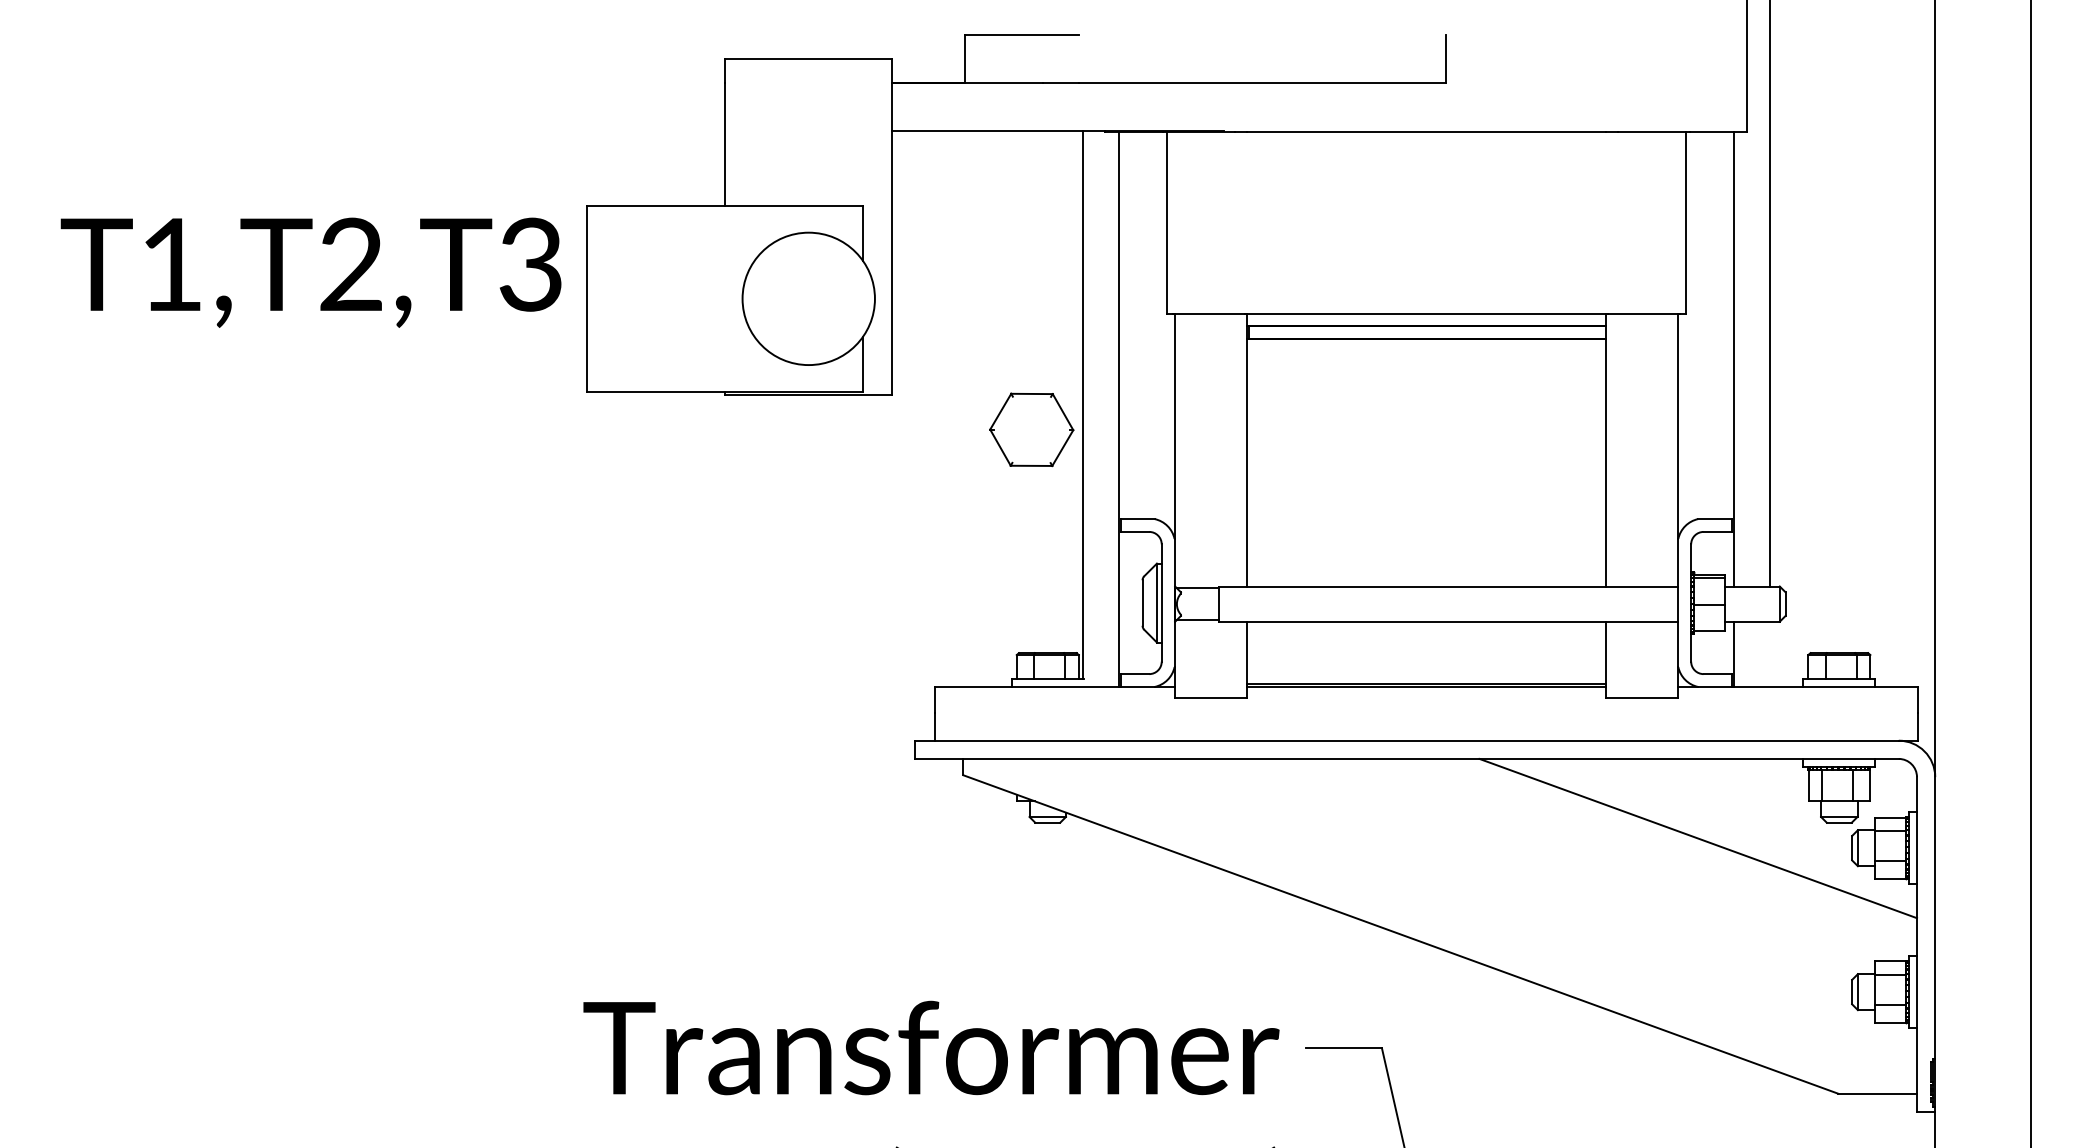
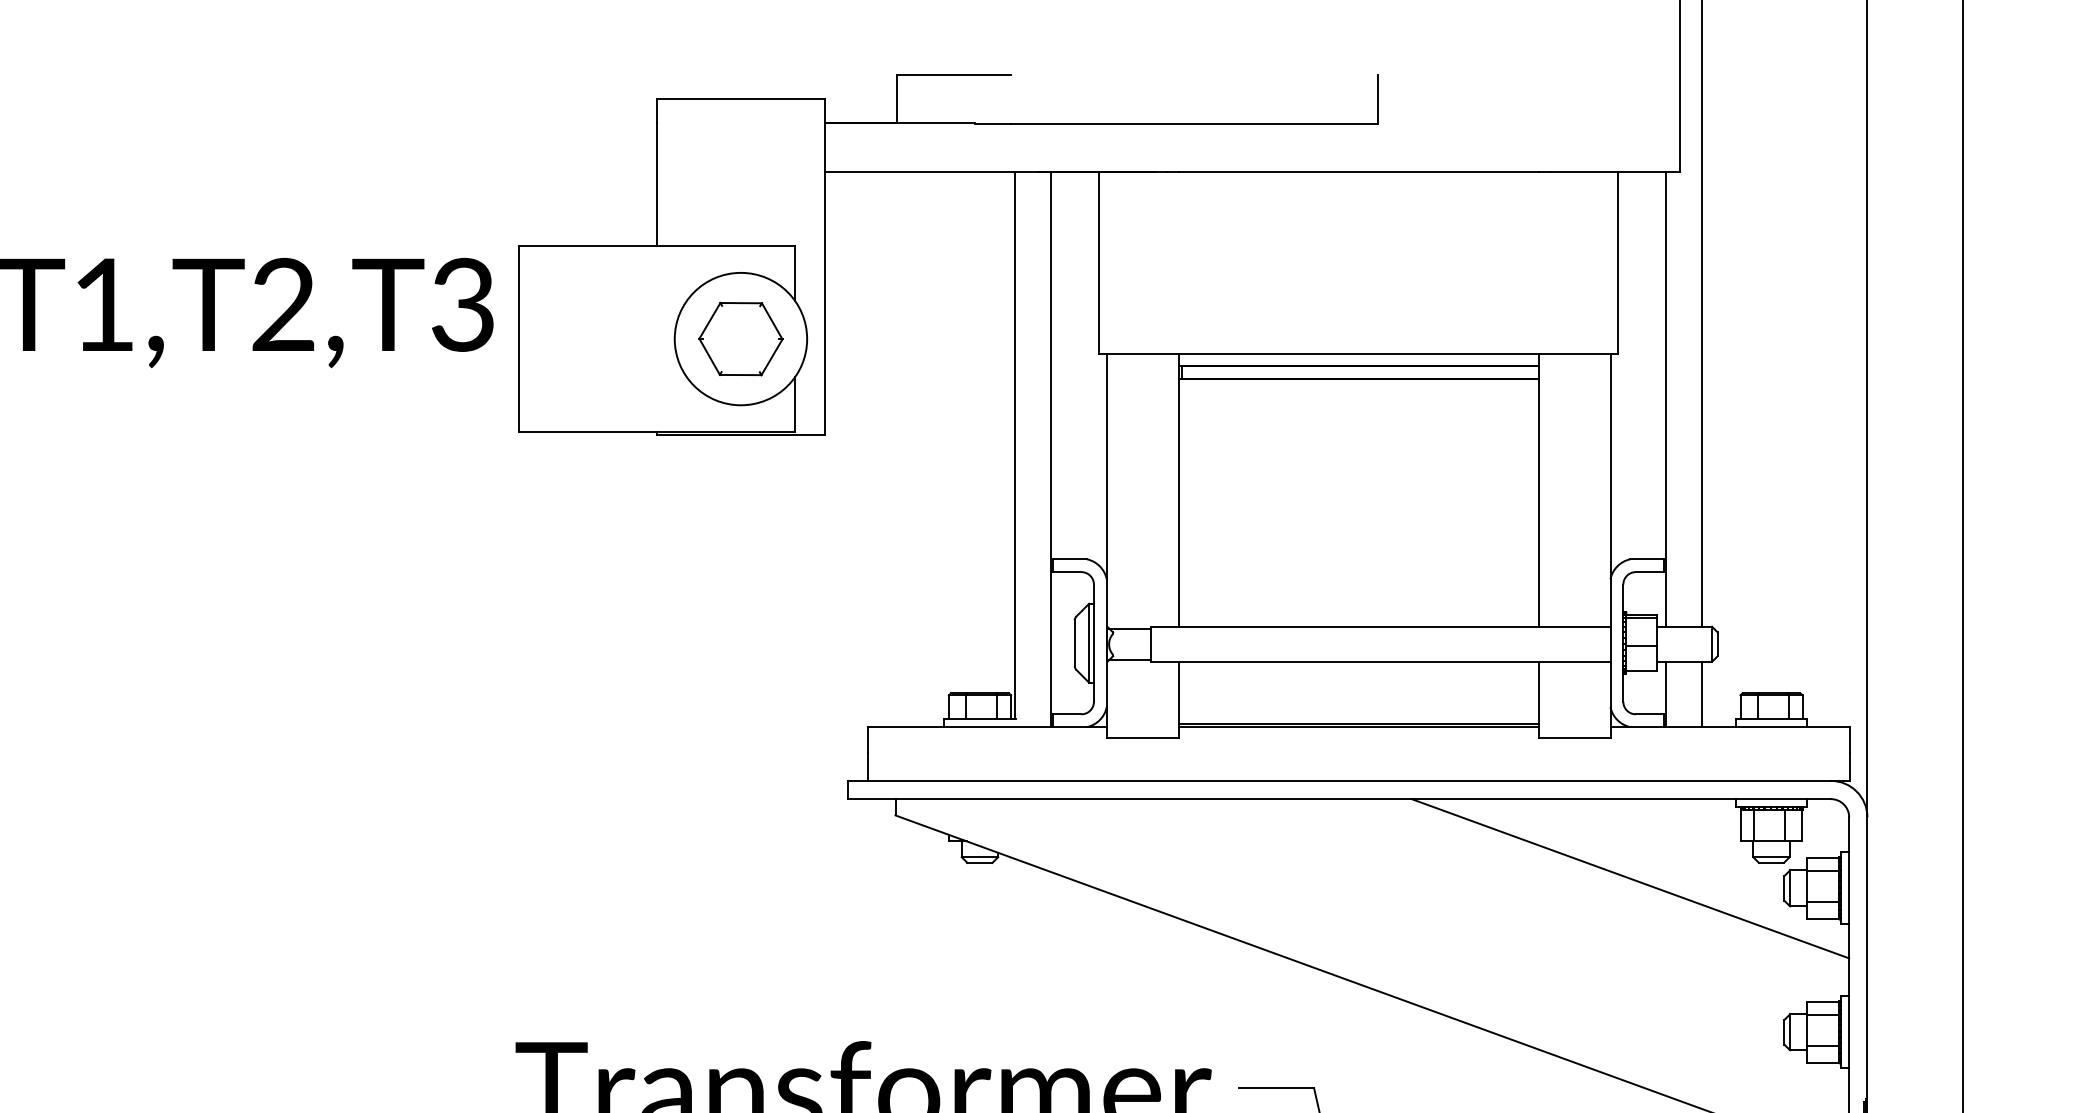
part: (1031, 429) -> (740, 338), moved
line: (1769, 653) -> (1701, 693), added

